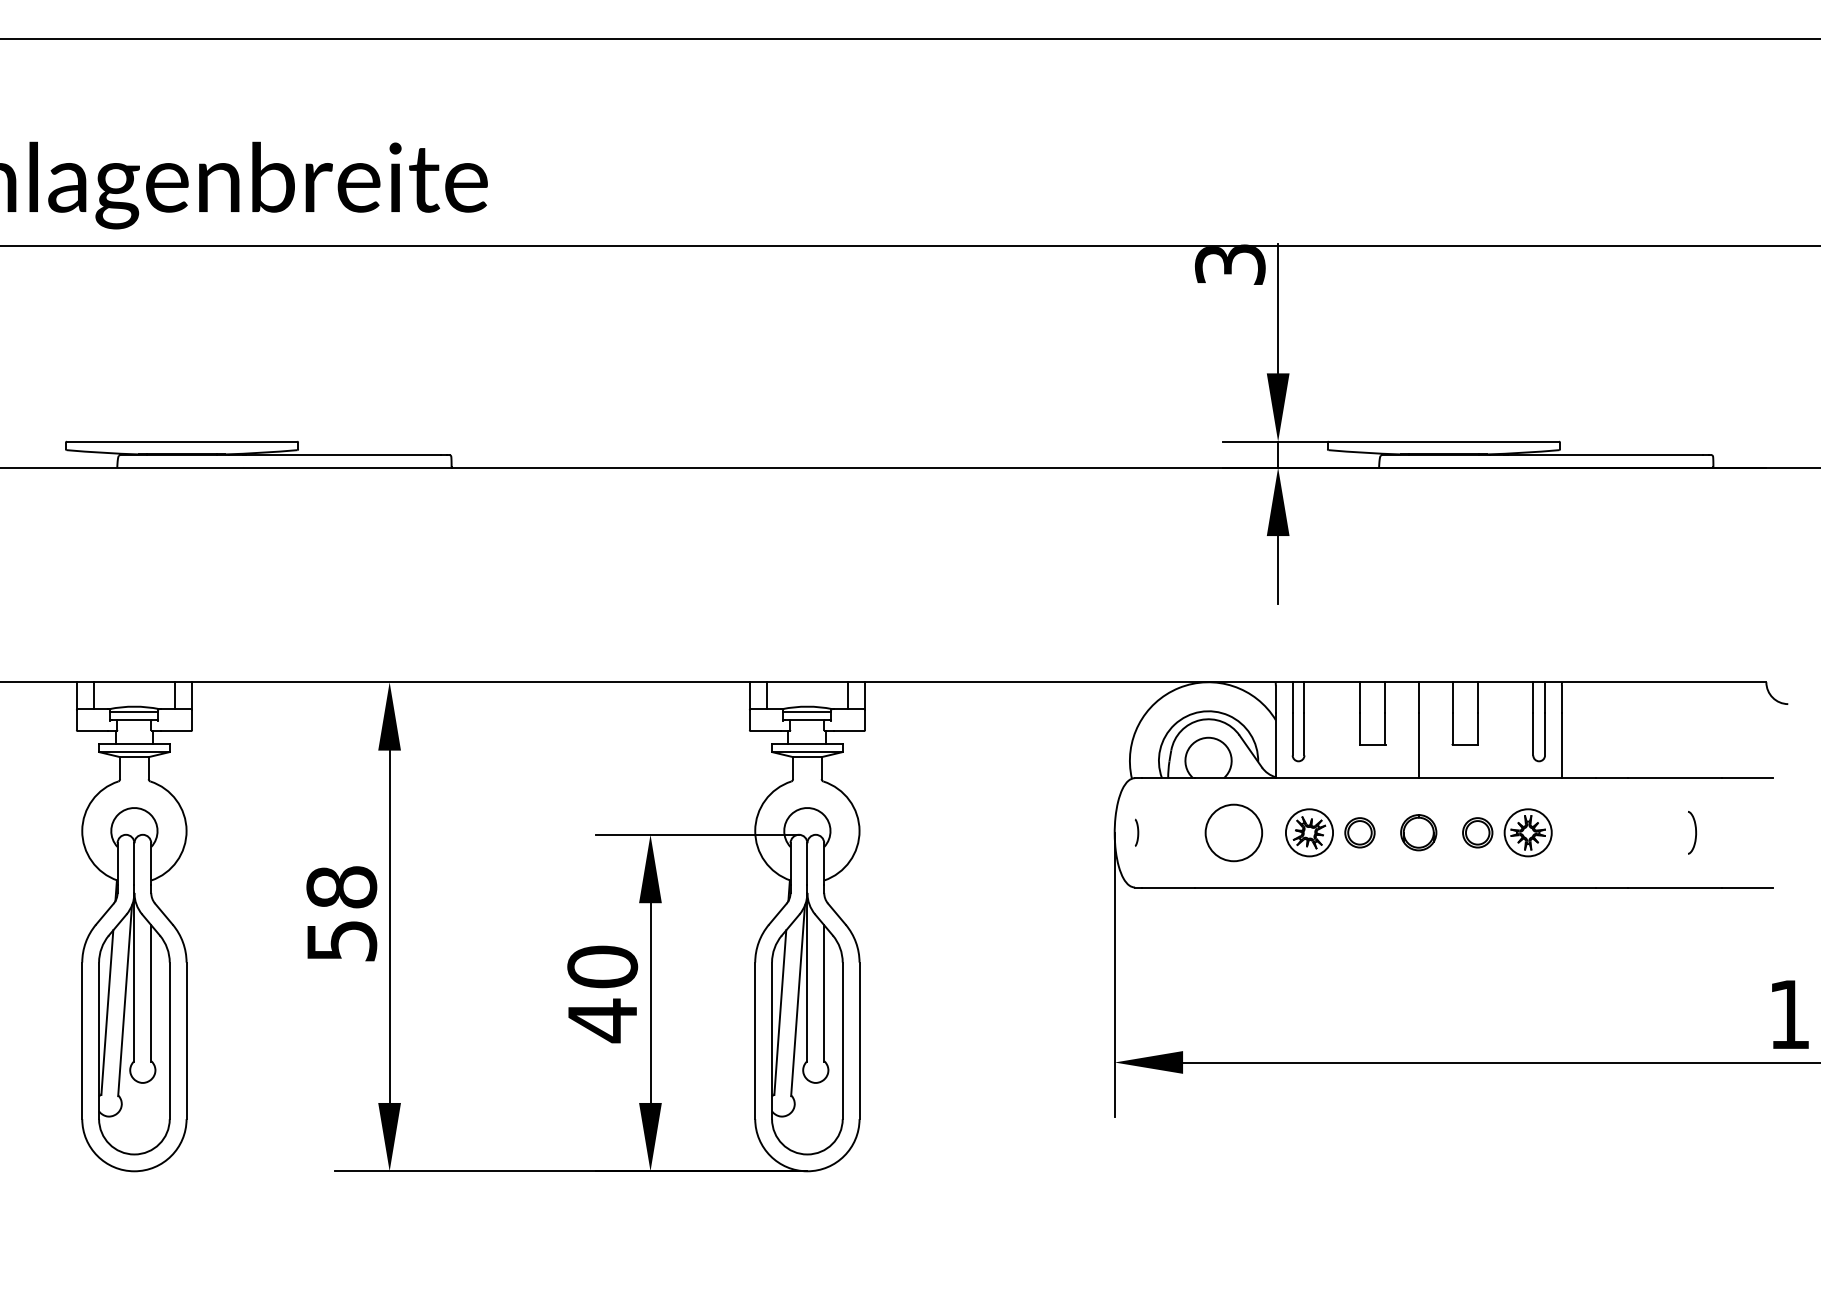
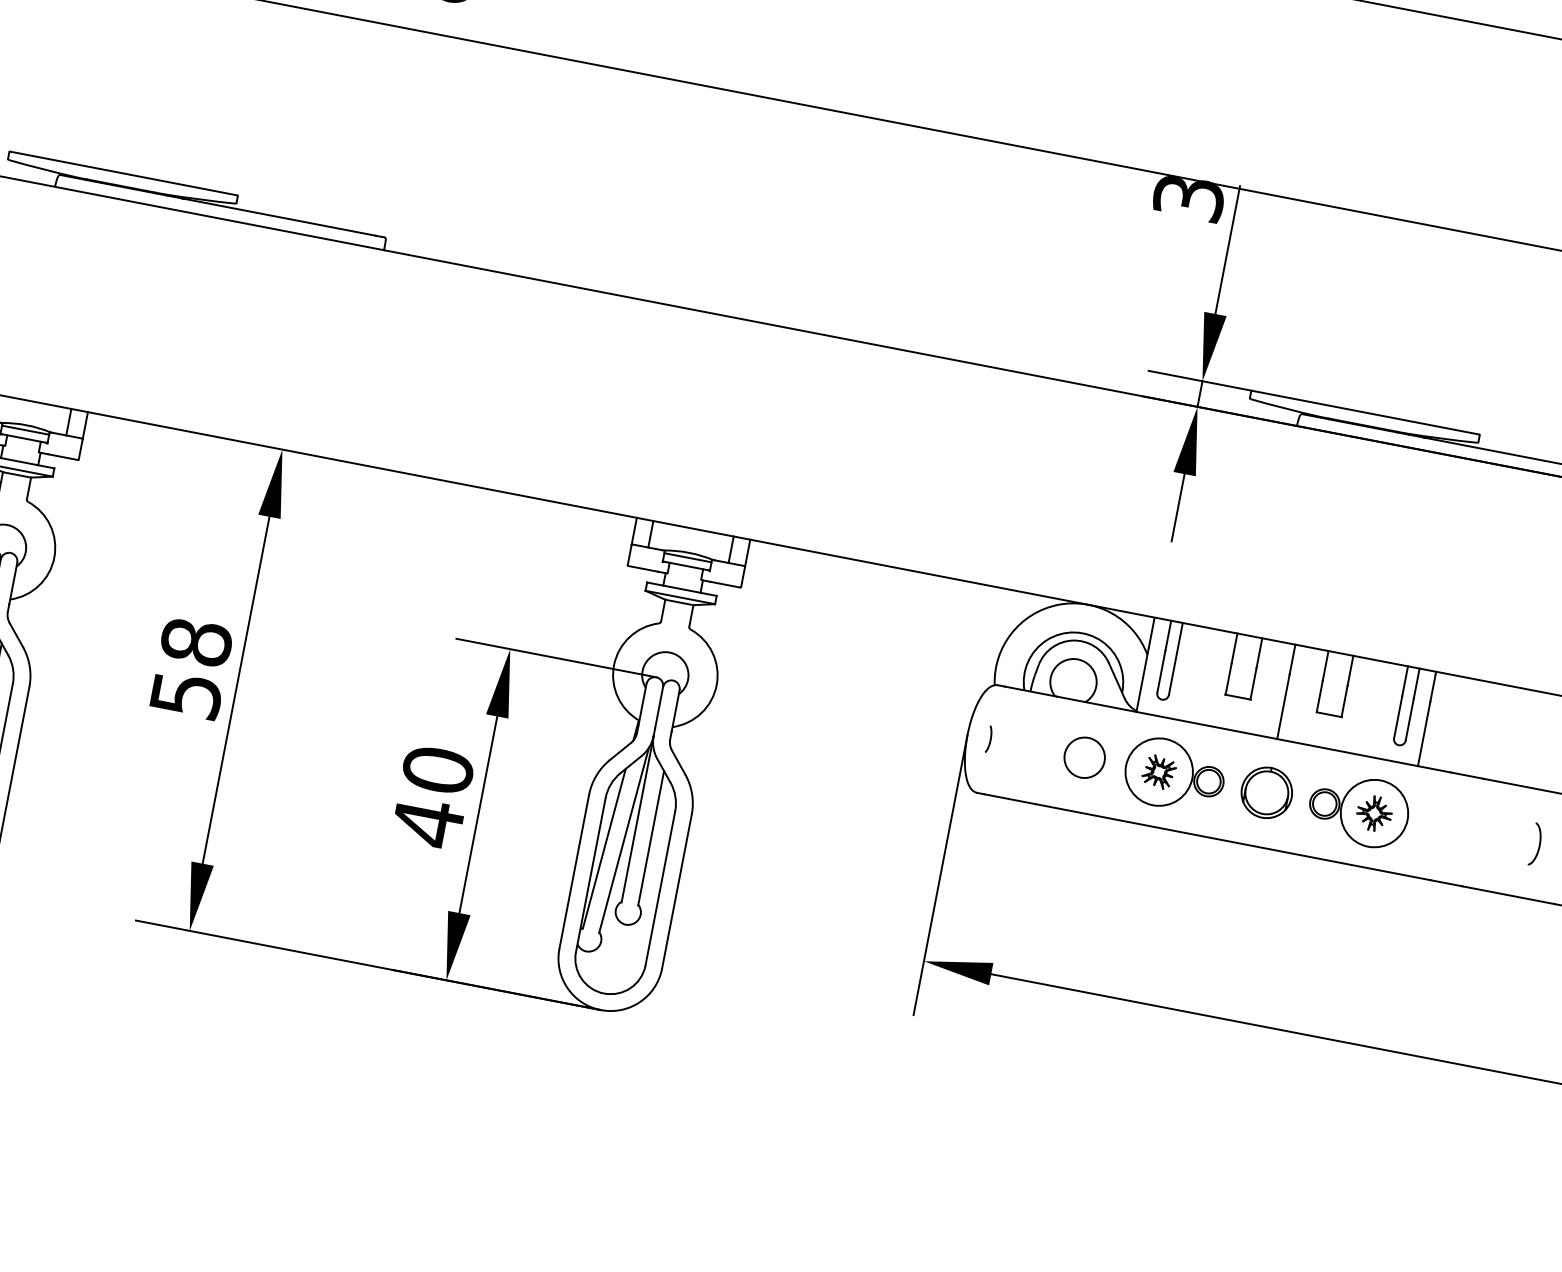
circle: (1233, 832) -> (1084, 757), size x0.71
circle: (1309, 832) -> (1159, 771), size x1.43
part: (1418, 832) -> (1266, 792), size x1.43
circle: (1527, 832) -> (1373, 813), size x1.43

